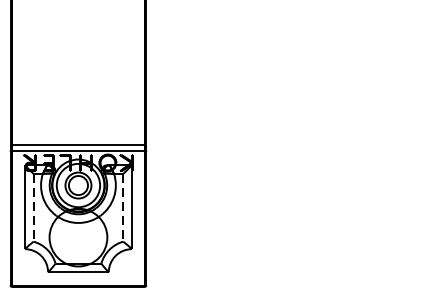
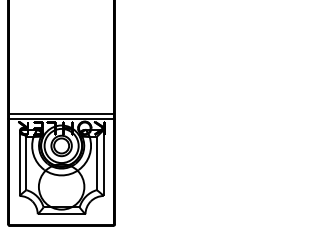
line: (33, 207) -> (26, 163), dashed -> solid
line: (122, 207) -> (96, 163), dashed -> solid

